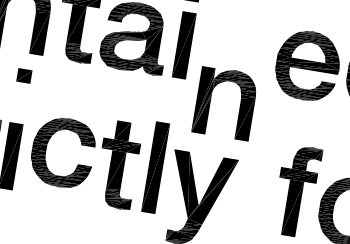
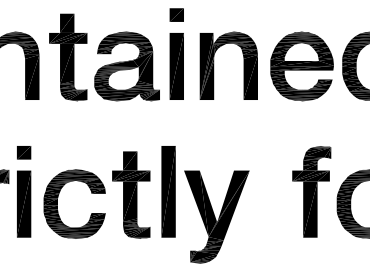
part: (24, 75) -> (24, 152), moved
part: (211, 100) -> (214, 65), moved
part: (46, 149) -> (57, 203), moved

